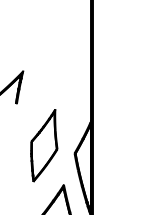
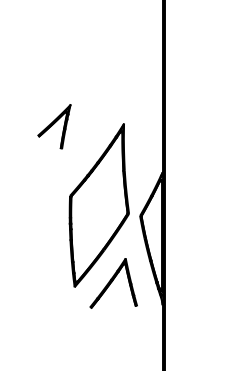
part: (43, 145) -> (98, 205), size x1.67

